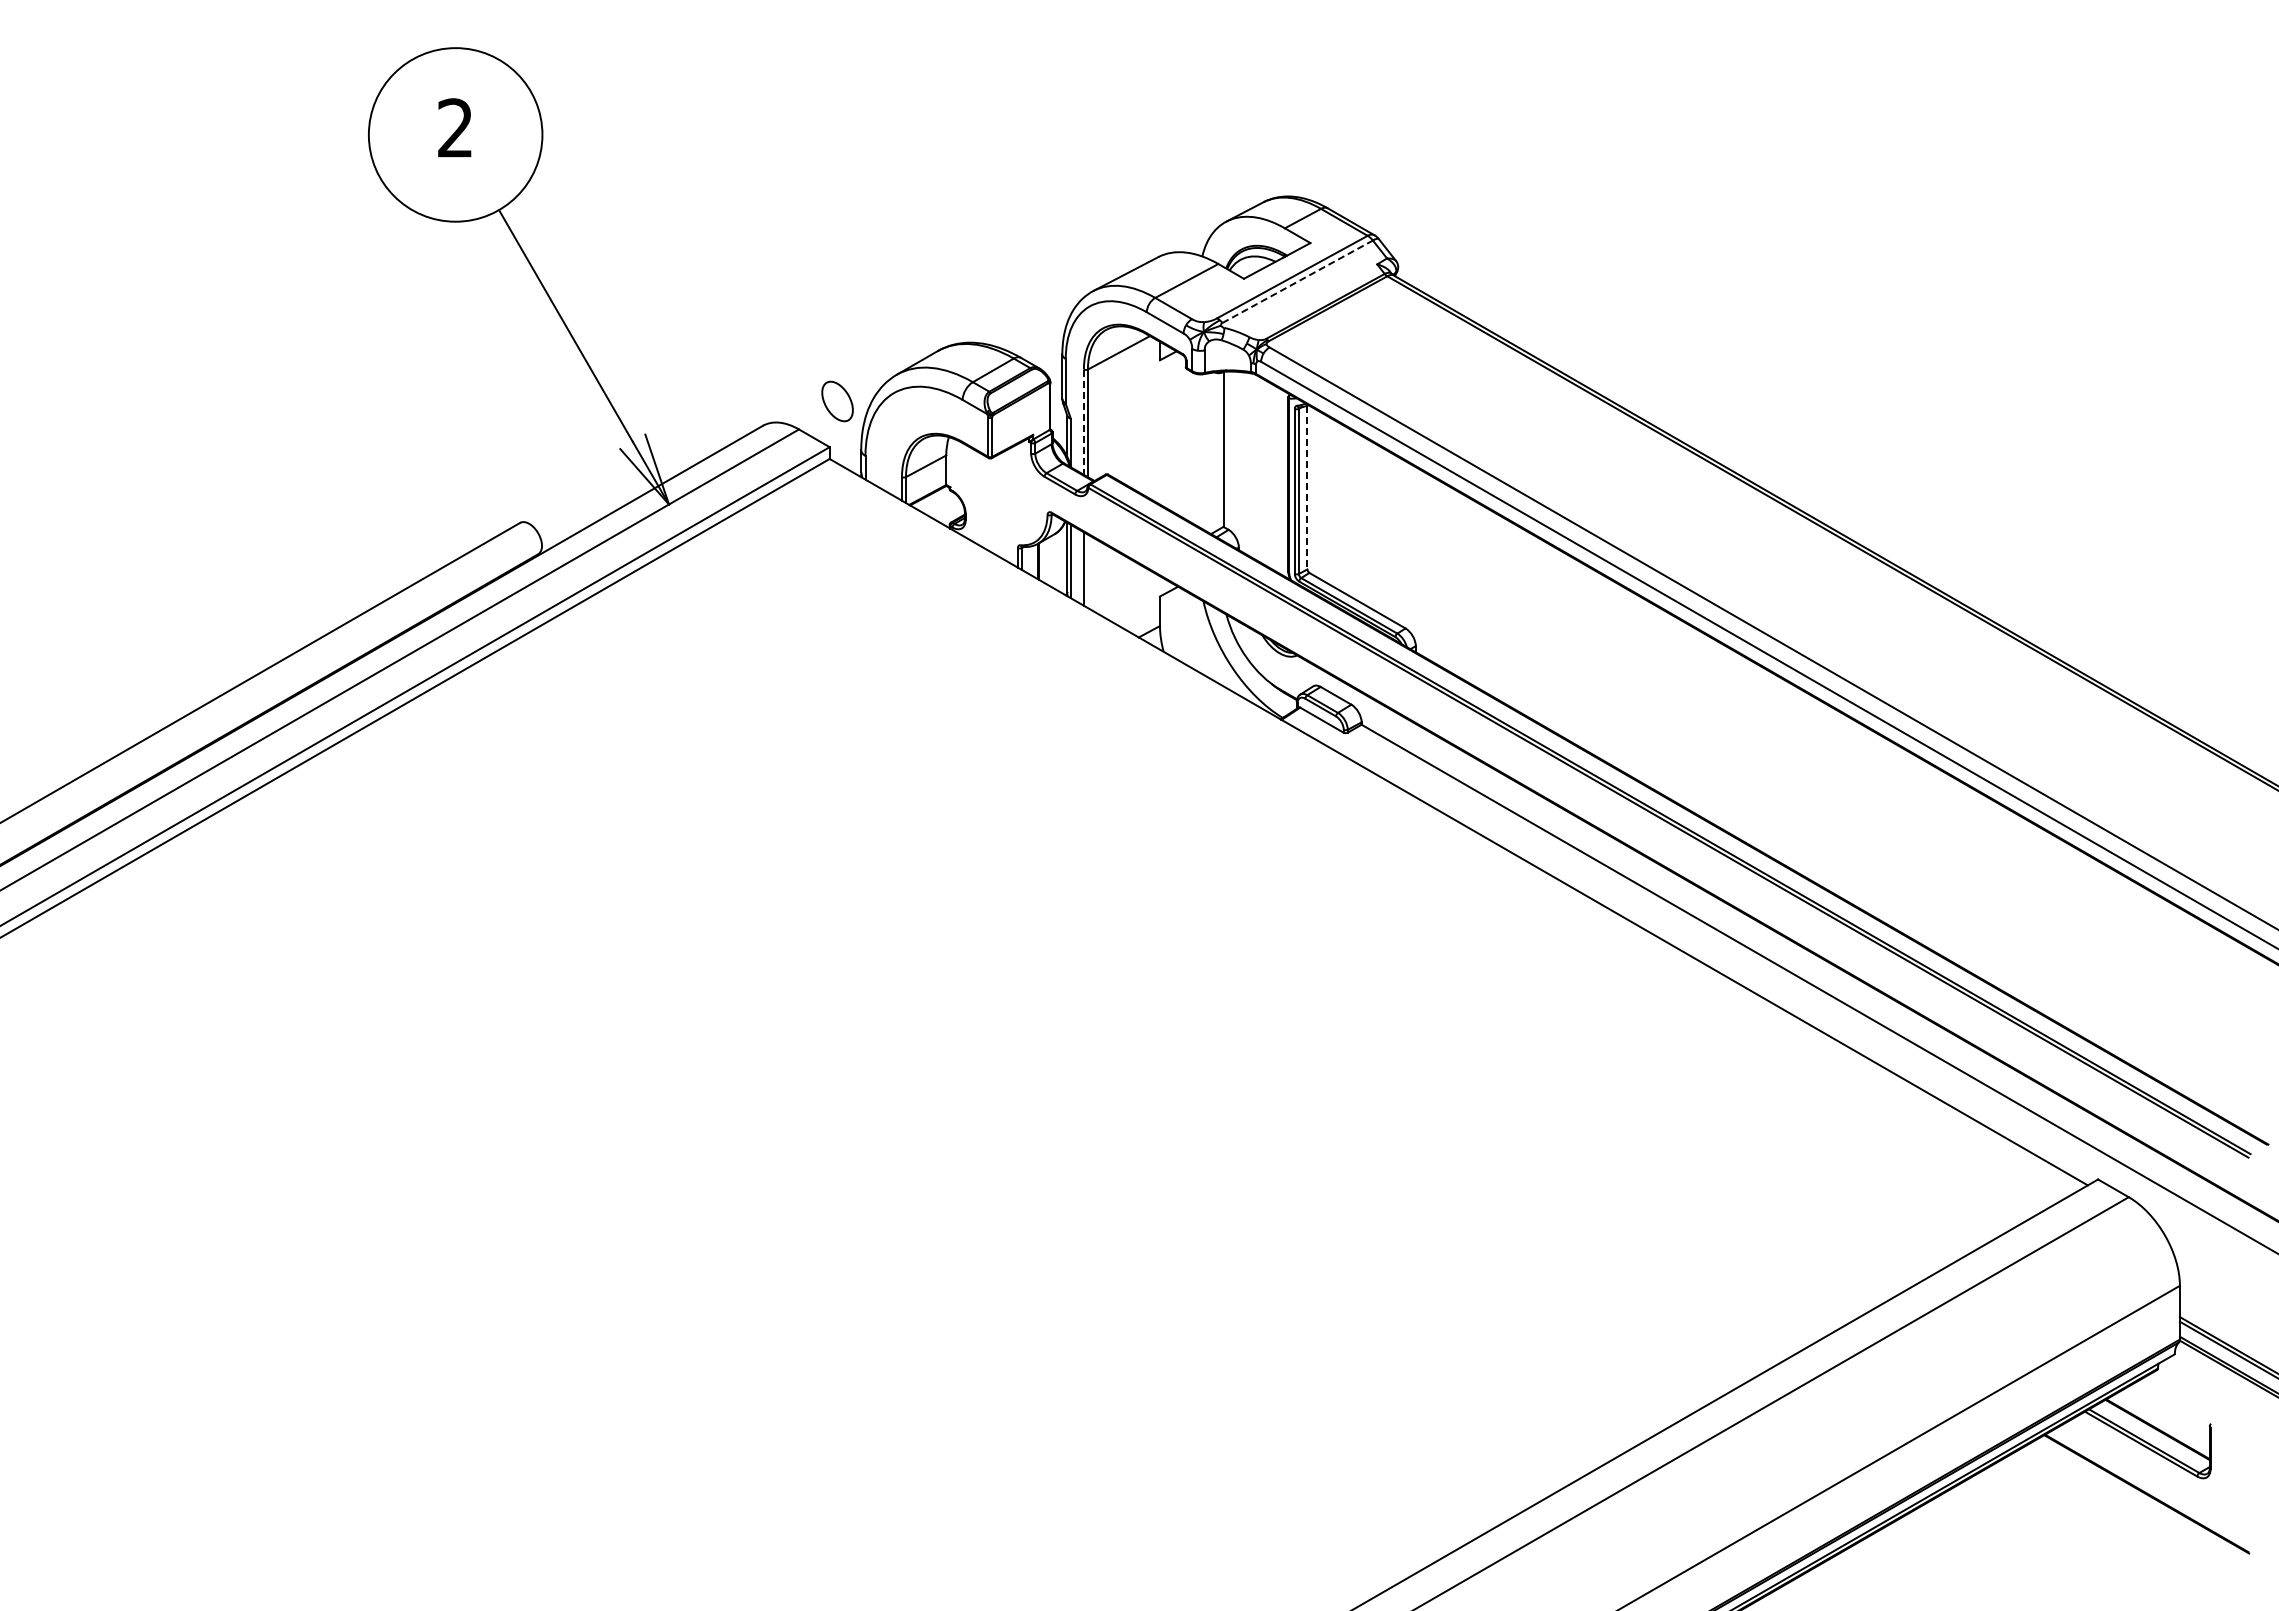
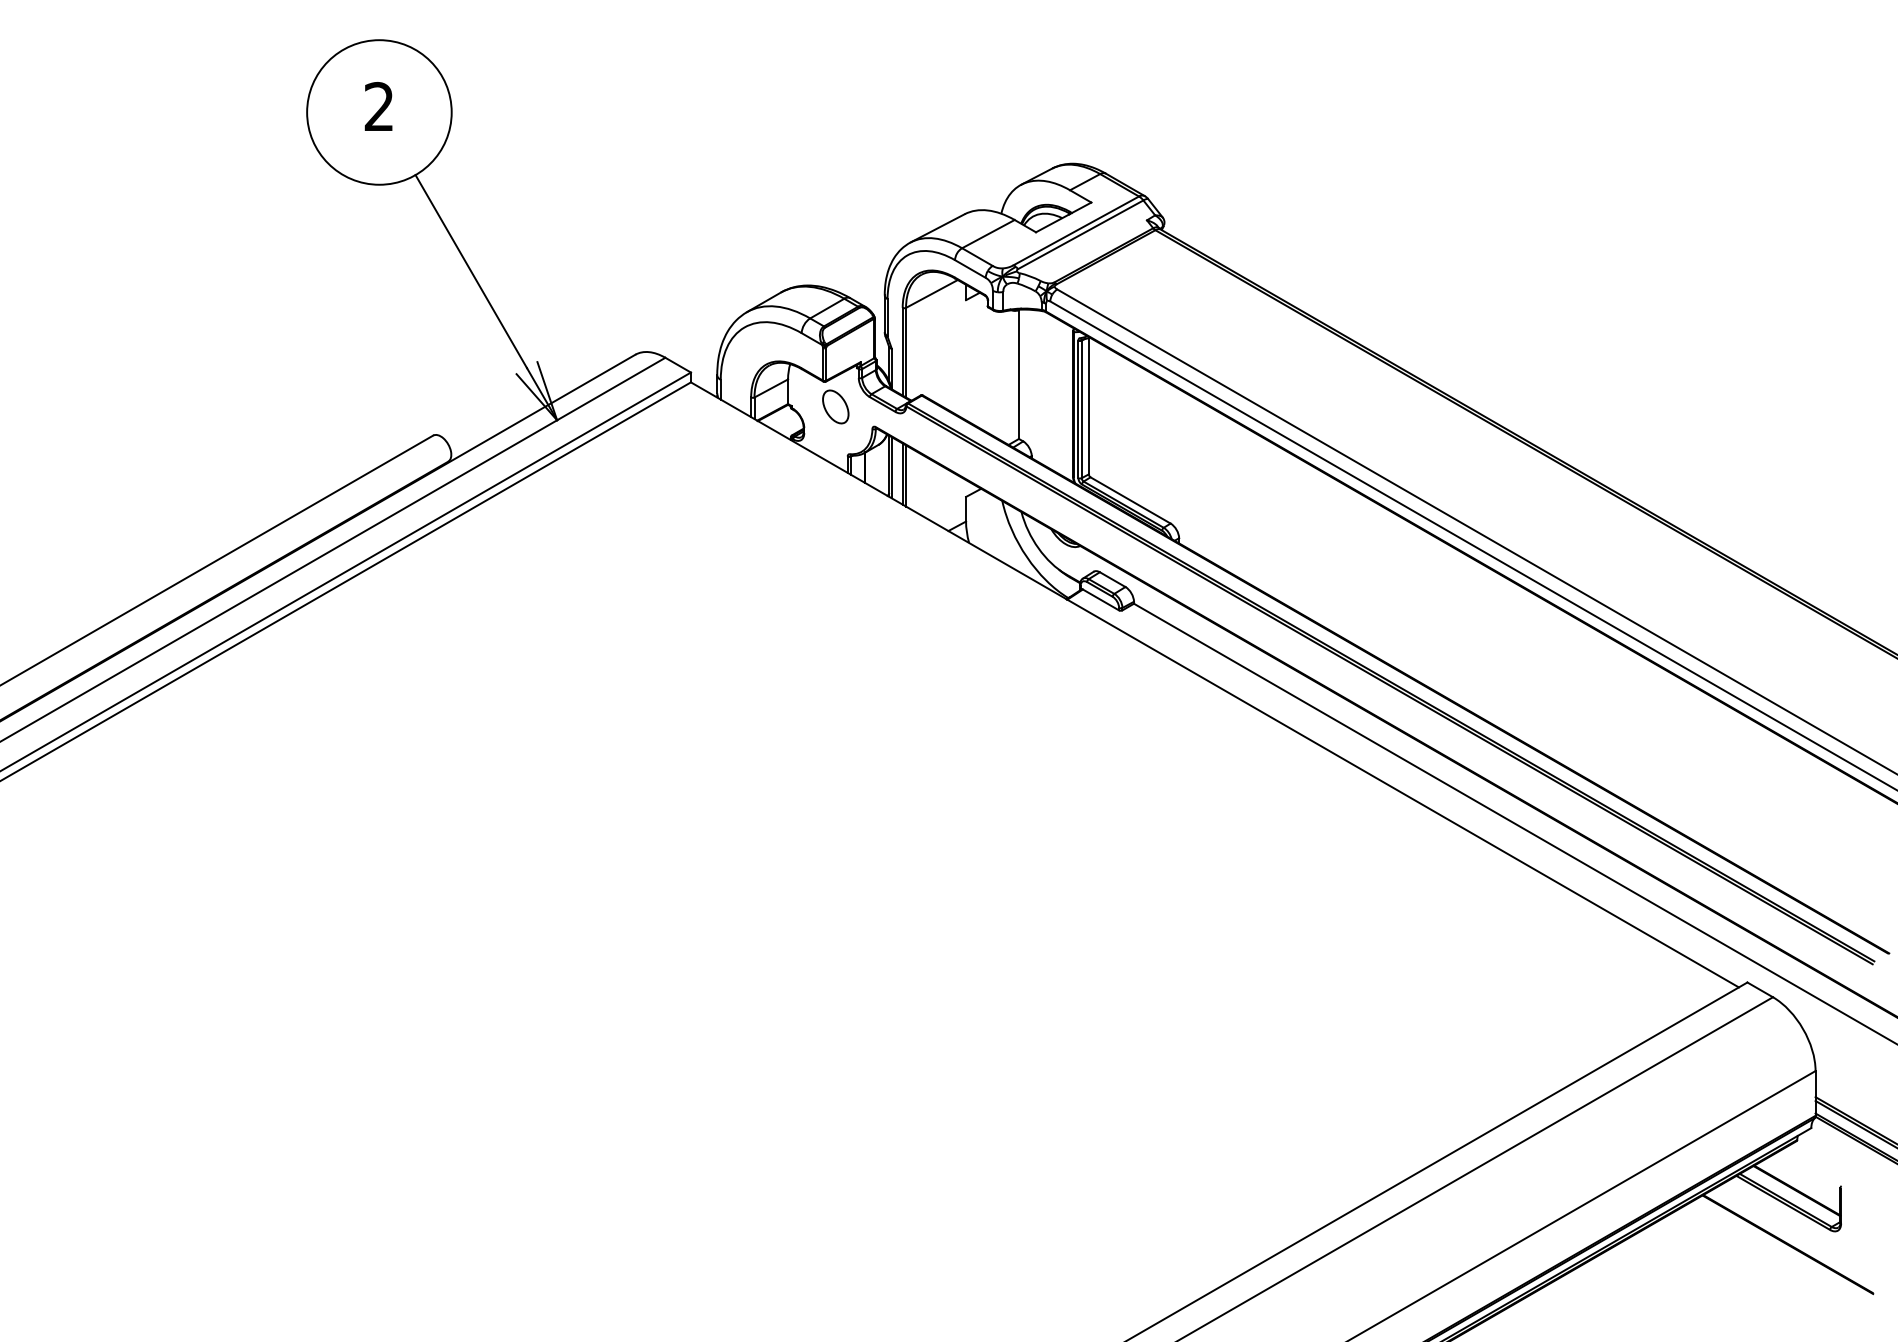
line: (1297, 281) -> (1080, 234), dashed -> solid
part: (837, 401) -> (835, 406), moved
line: (1083, 422) -> (902, 351), dashed -> solid
line: (1307, 487) -> (1088, 406), dashed -> solid
line: (1087, 571) -> (905, 476), added

